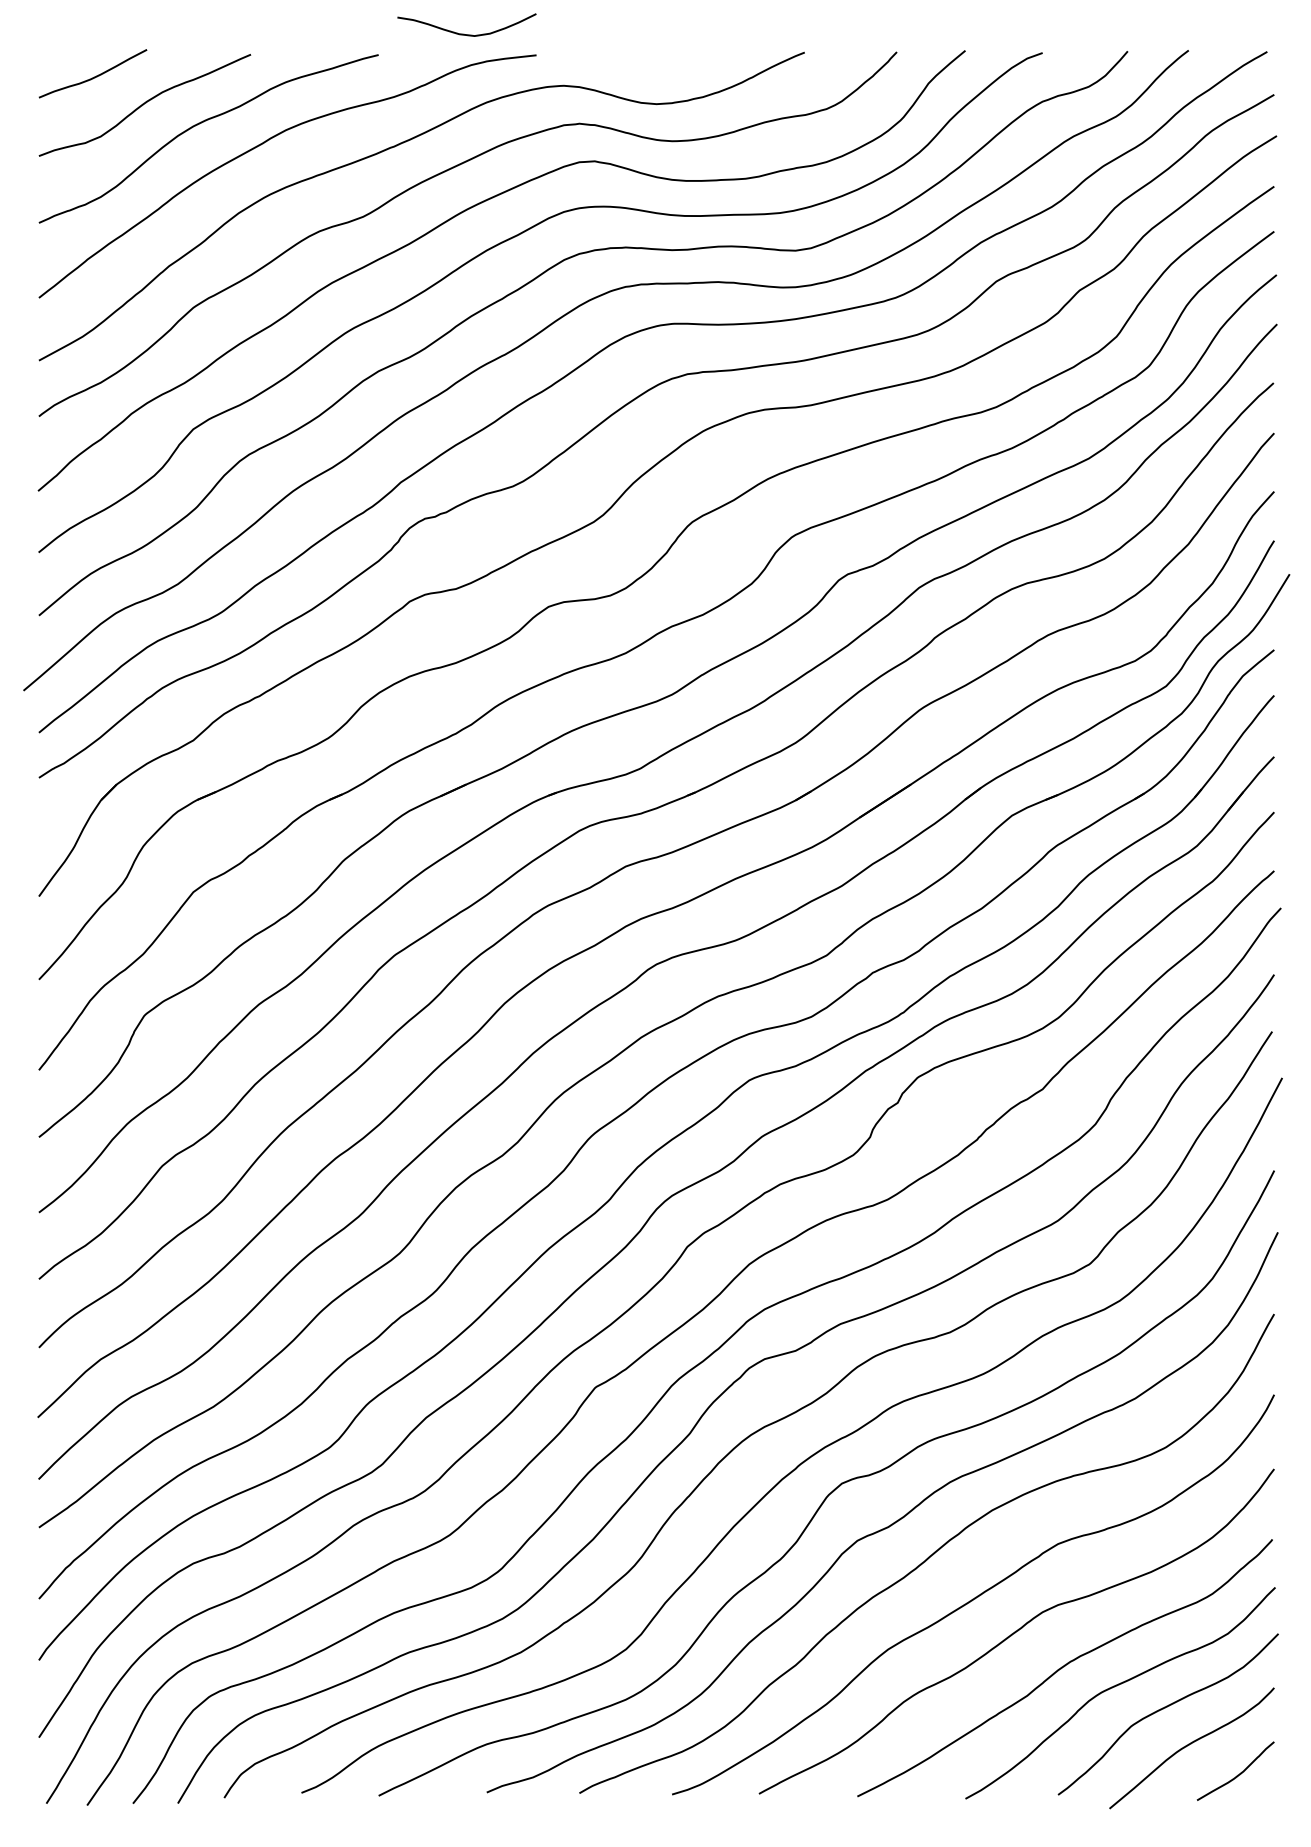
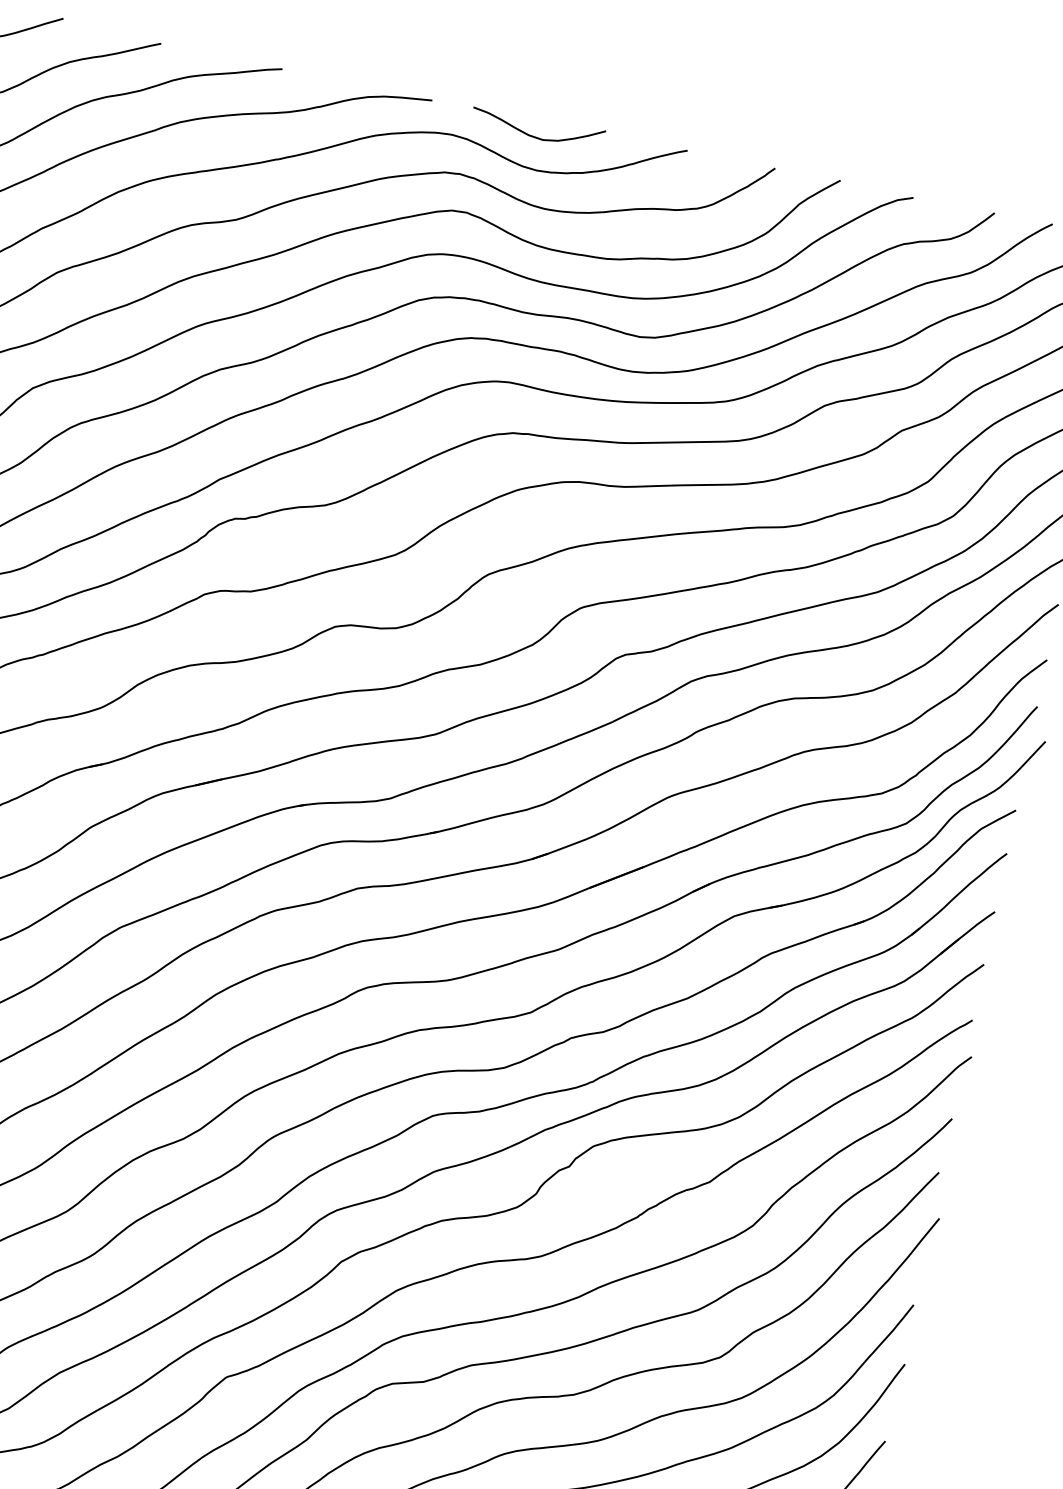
curve: (464, 33) -> (533, 135), moved

